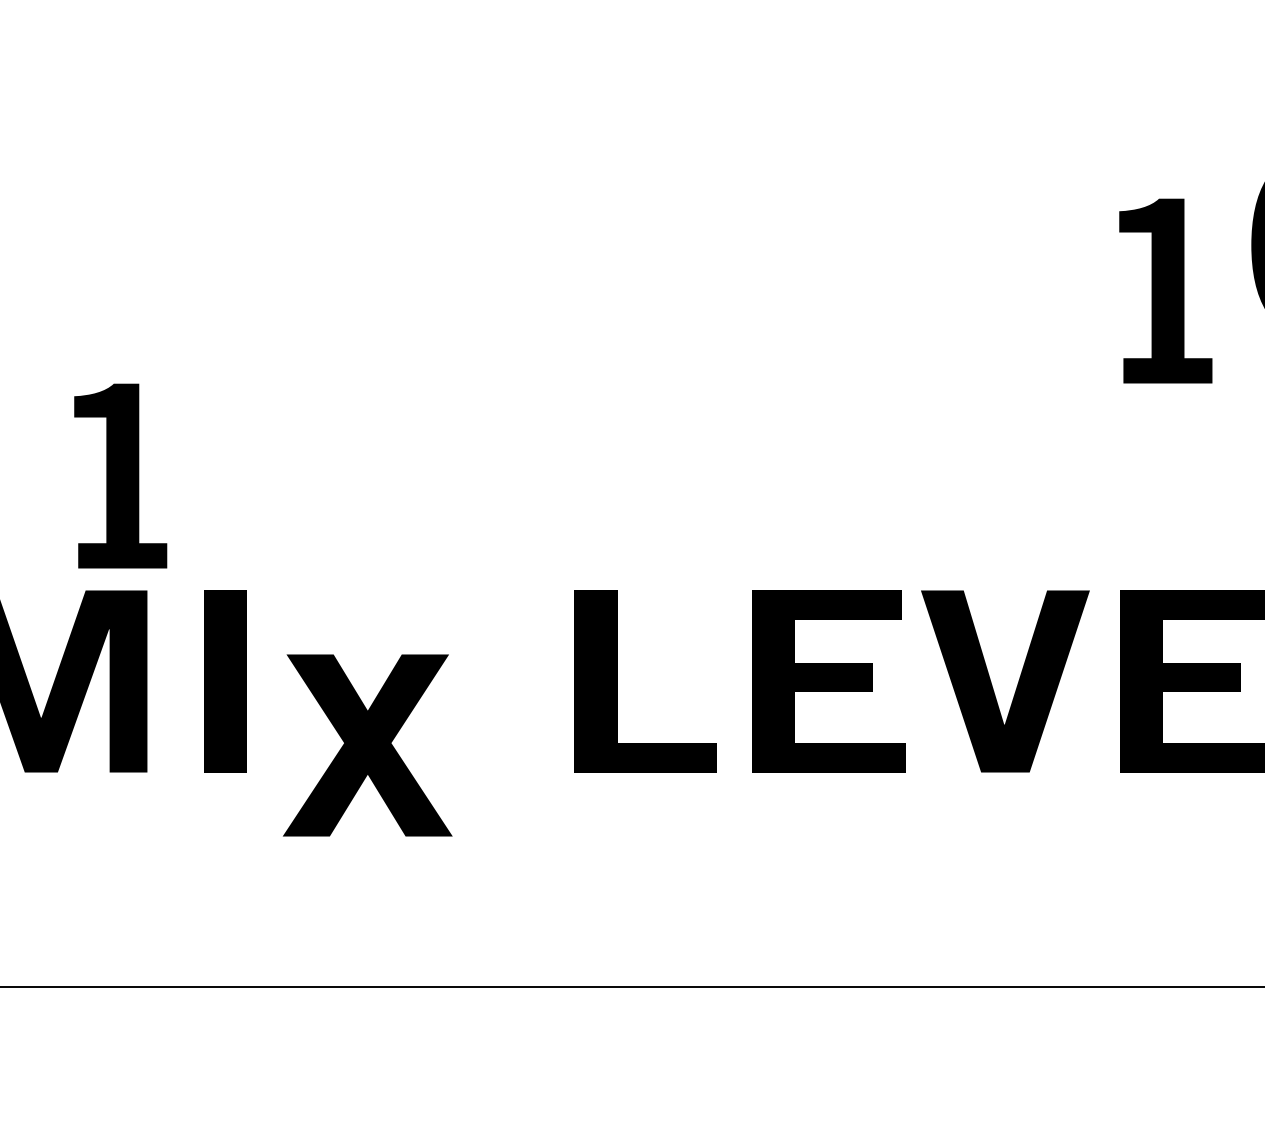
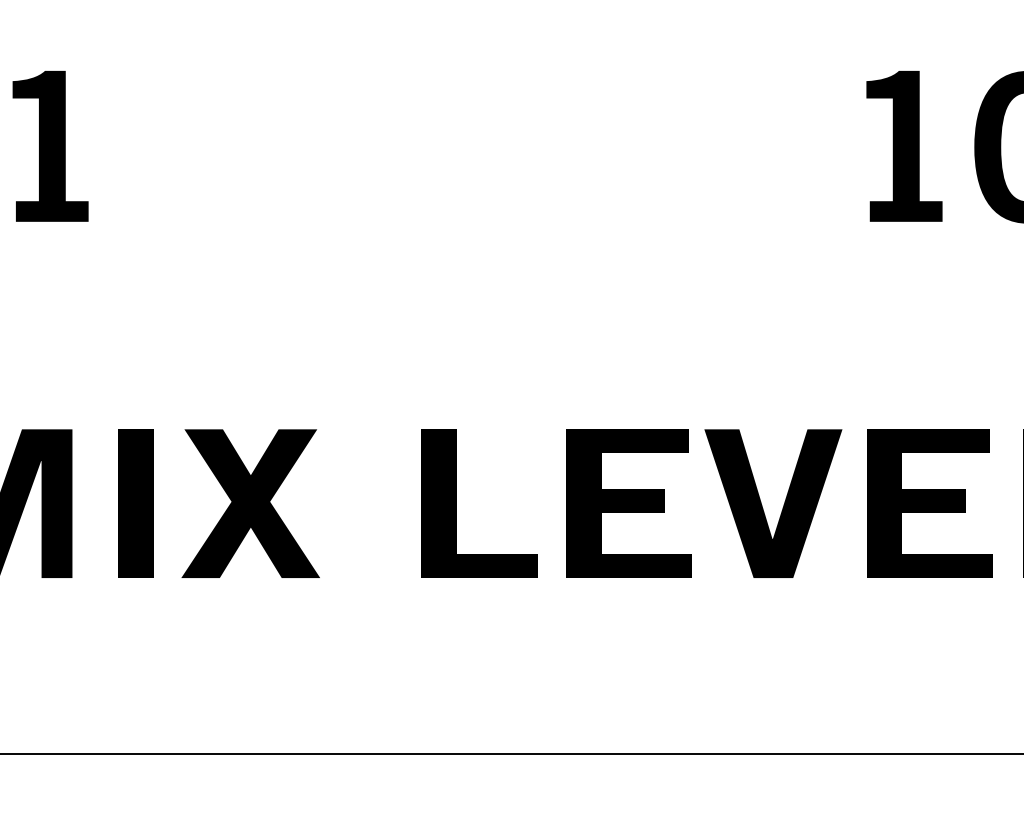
part: (1165, 290) -> (904, 145), moved
part: (120, 475) -> (50, 145), moved
part: (367, 745) -> (250, 503), moved

